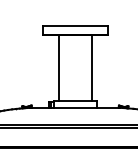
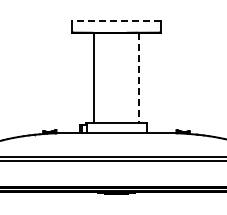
line: (75, 26) -> (116, 20), solid -> dashed
line: (91, 68) -> (138, 78), solid -> dashed

